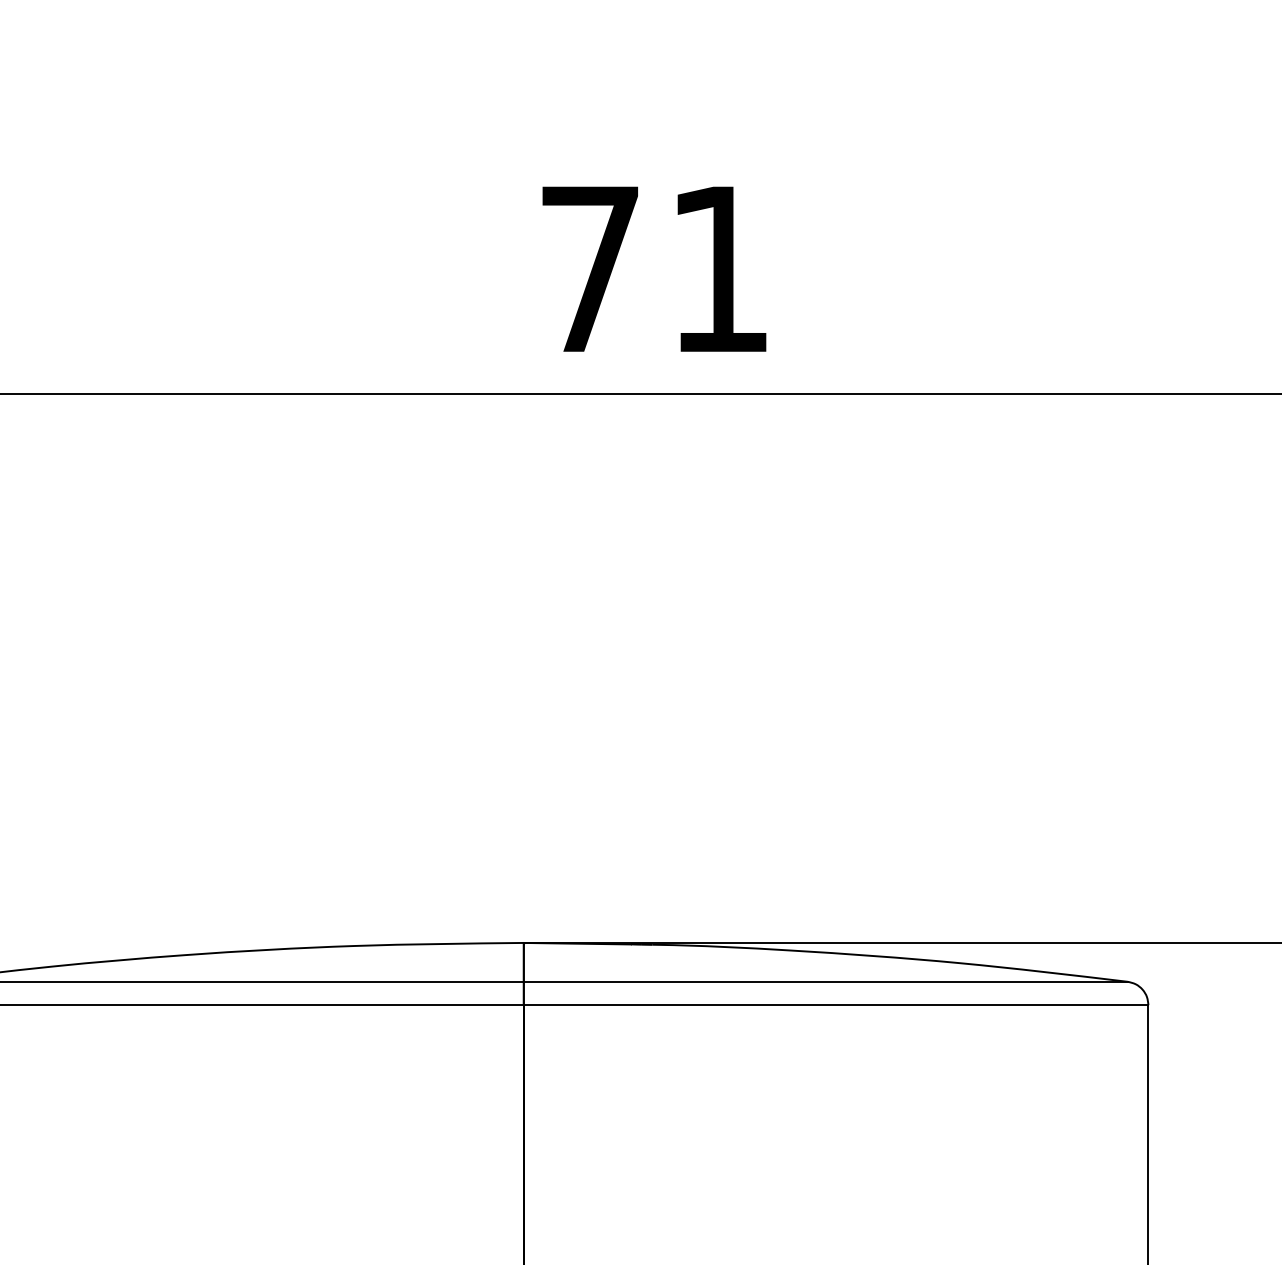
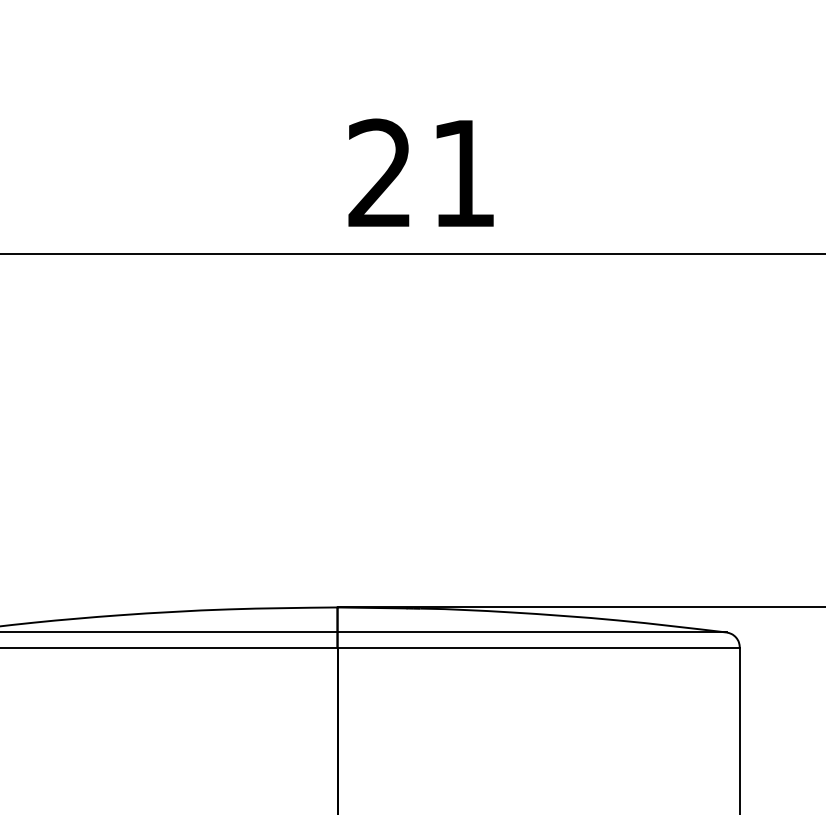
text: (588, 267) -> (379, 172), 71 -> 21

